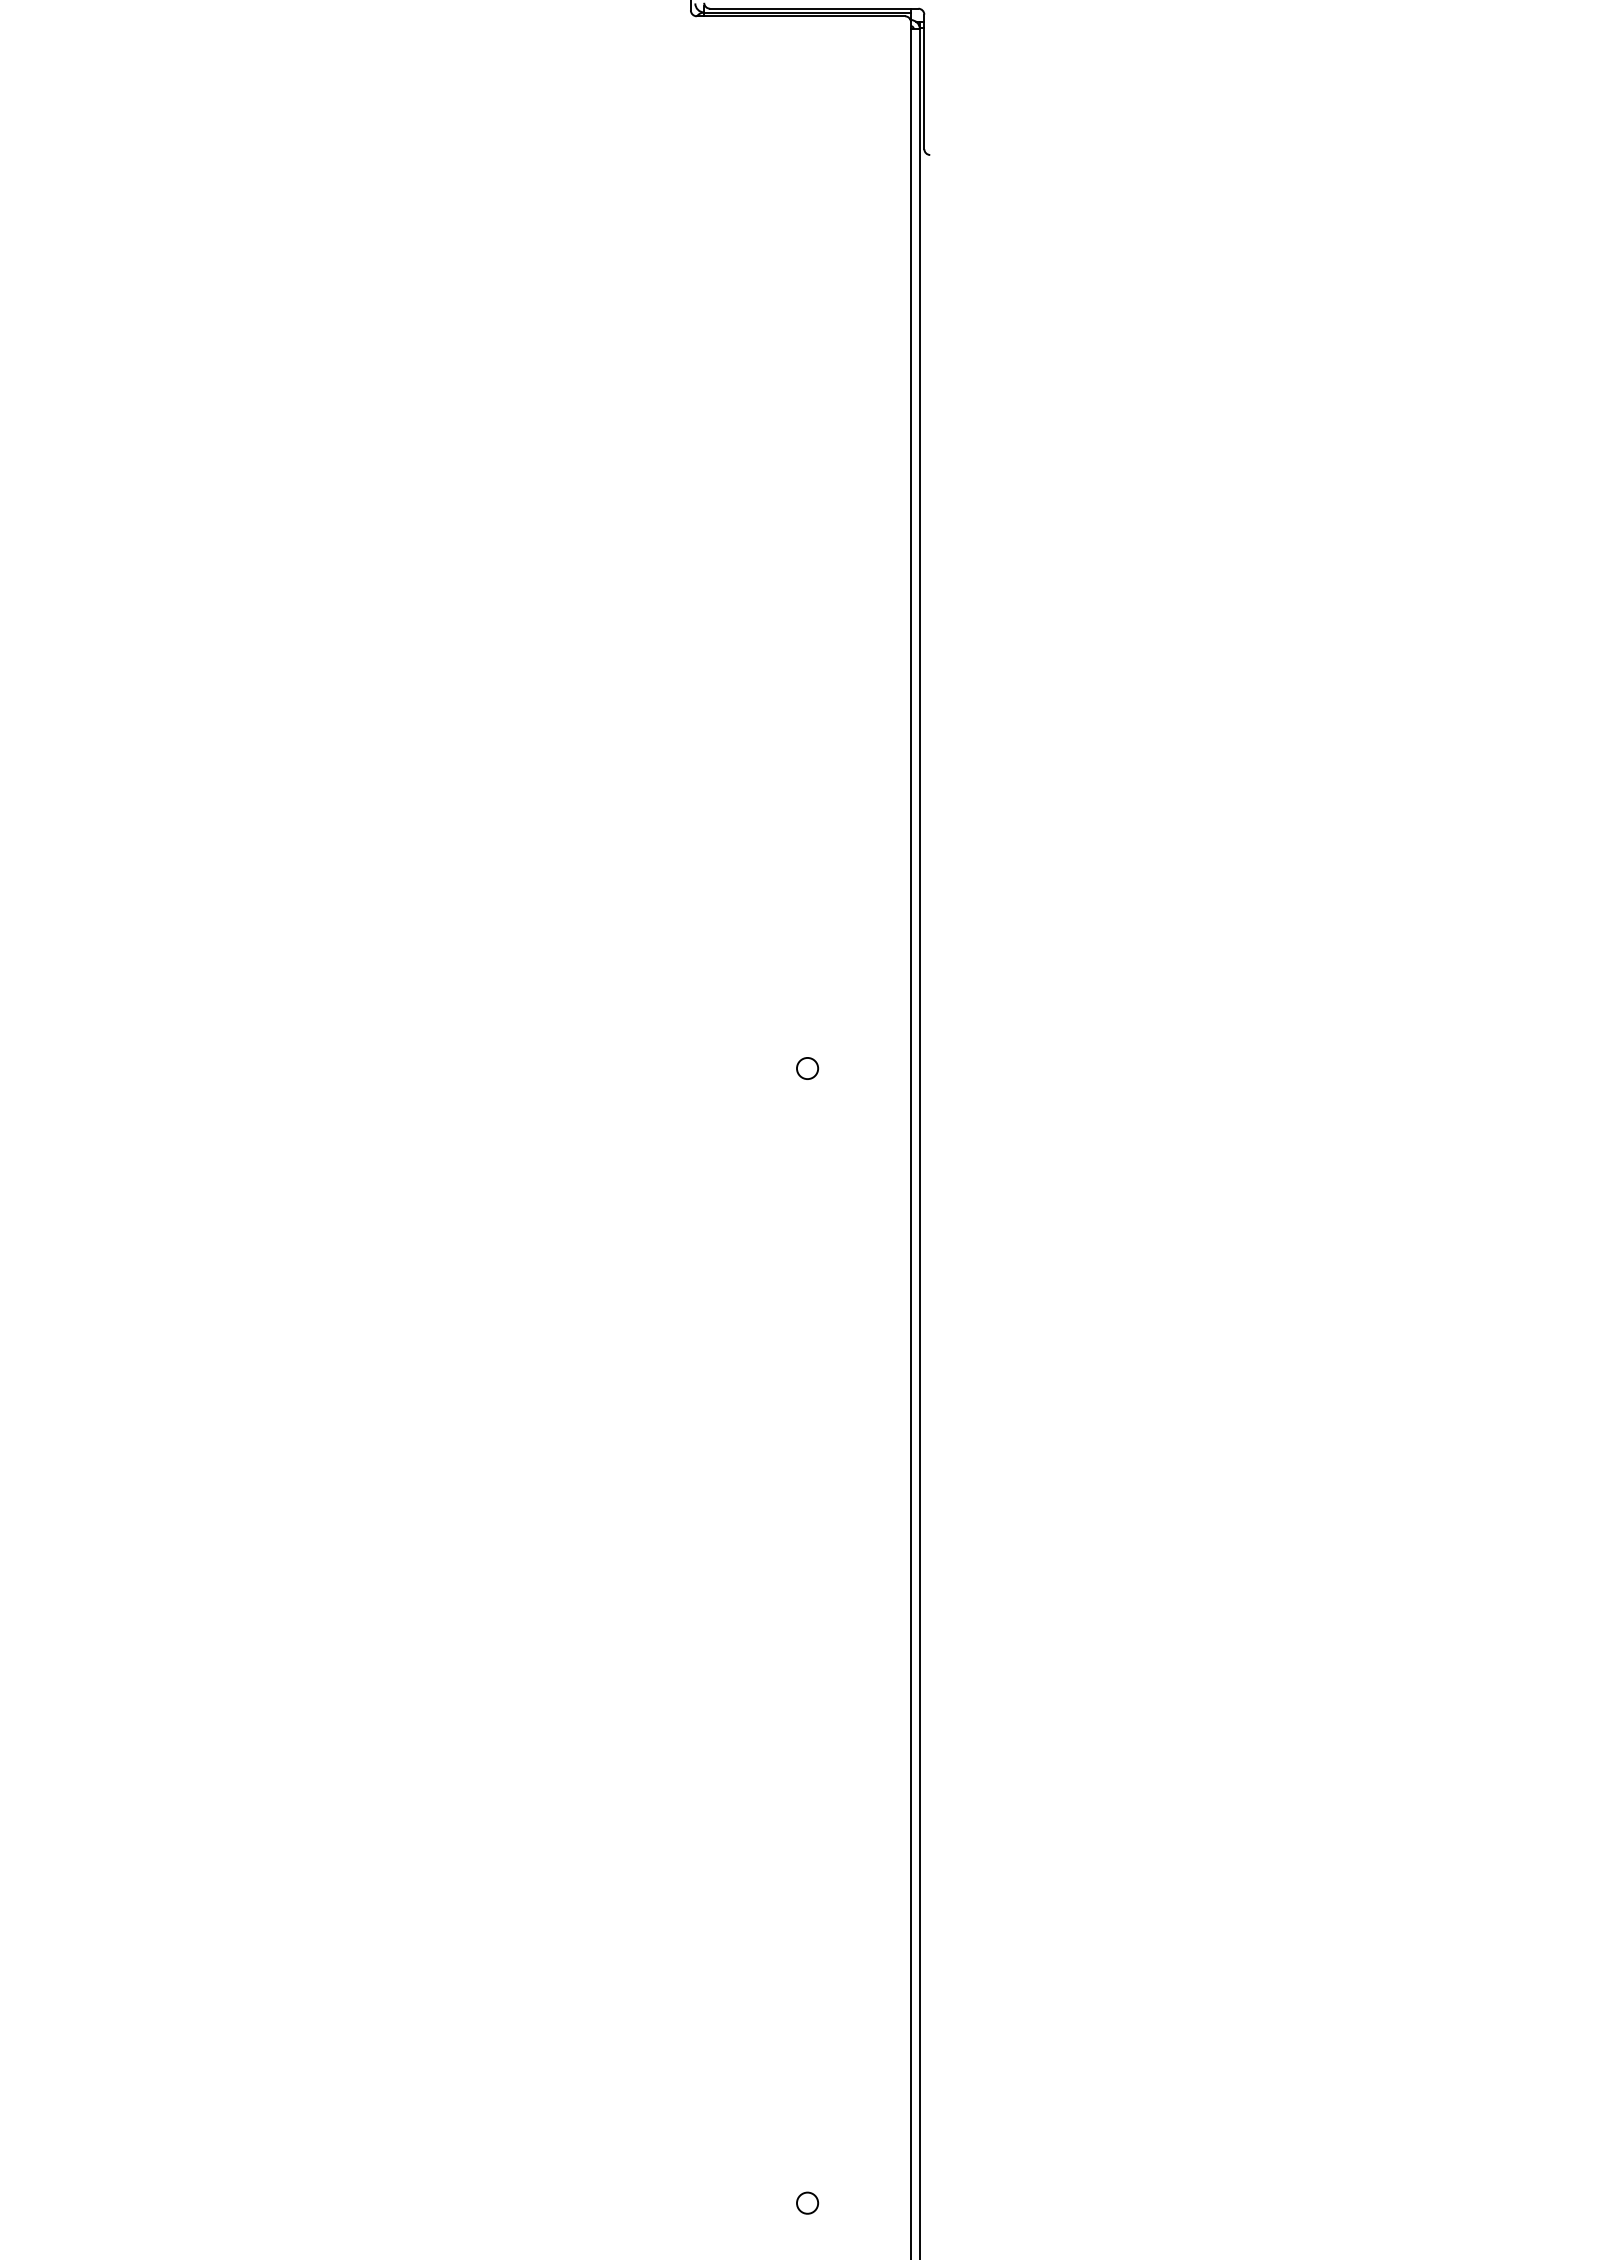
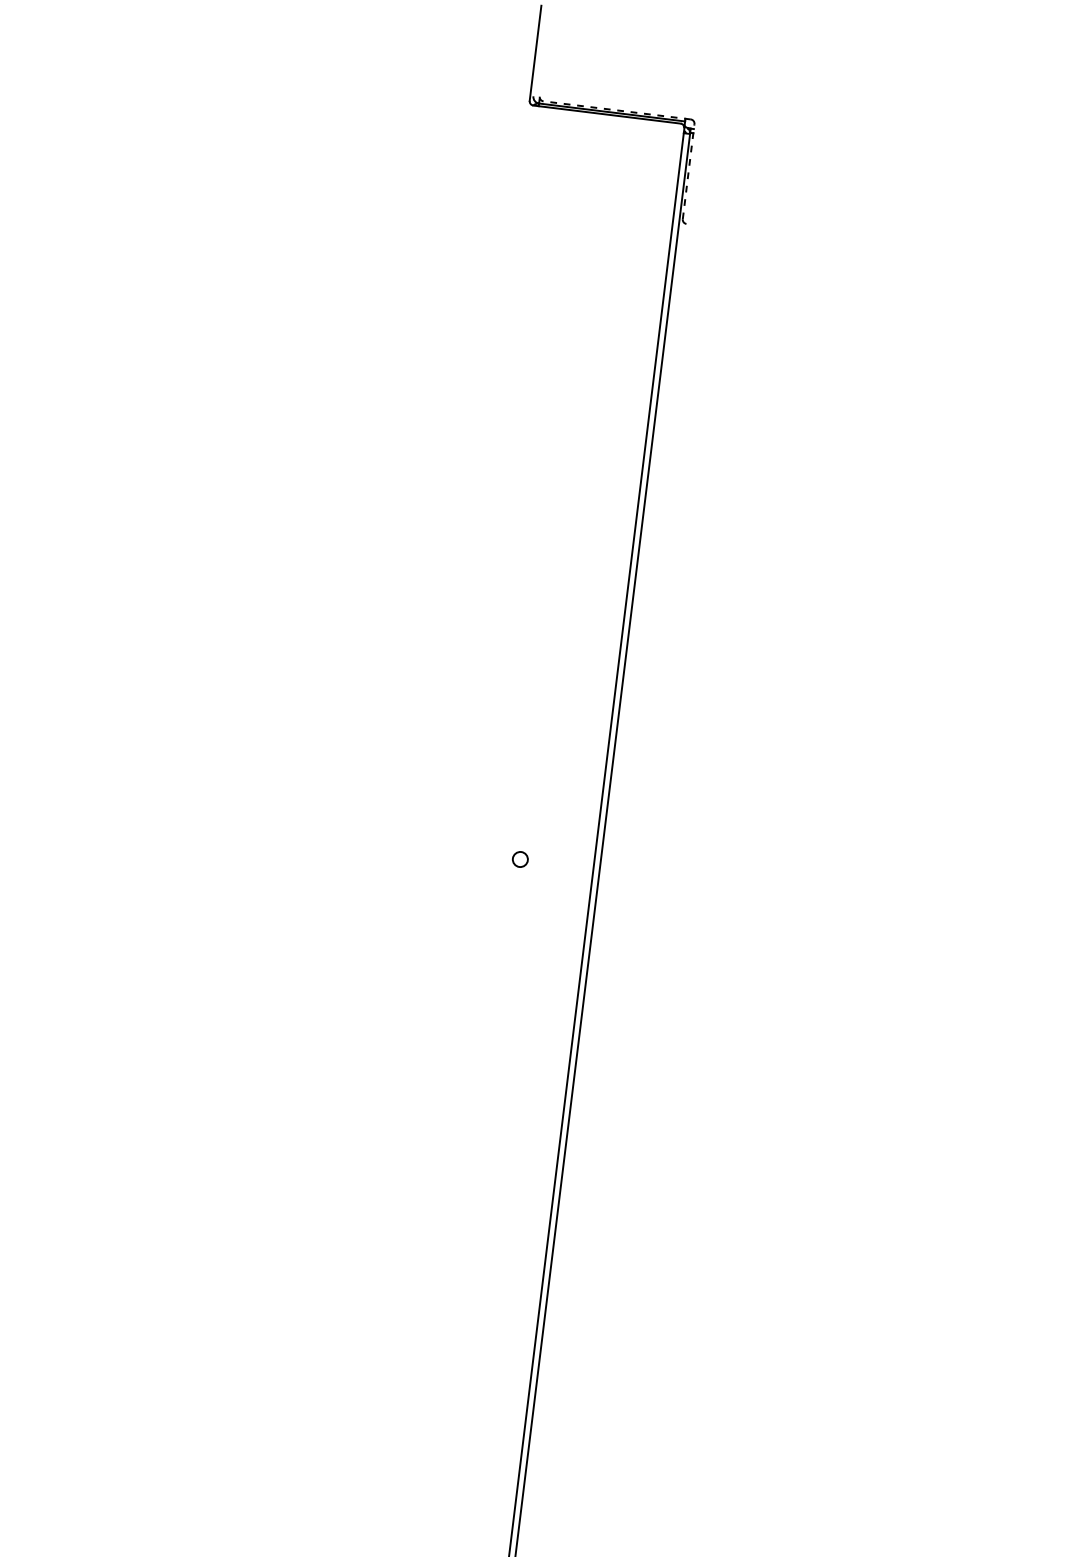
line: (813, 8) -> (616, 110), solid -> dashed
line: (924, 81) -> (688, 171), solid -> dashed

